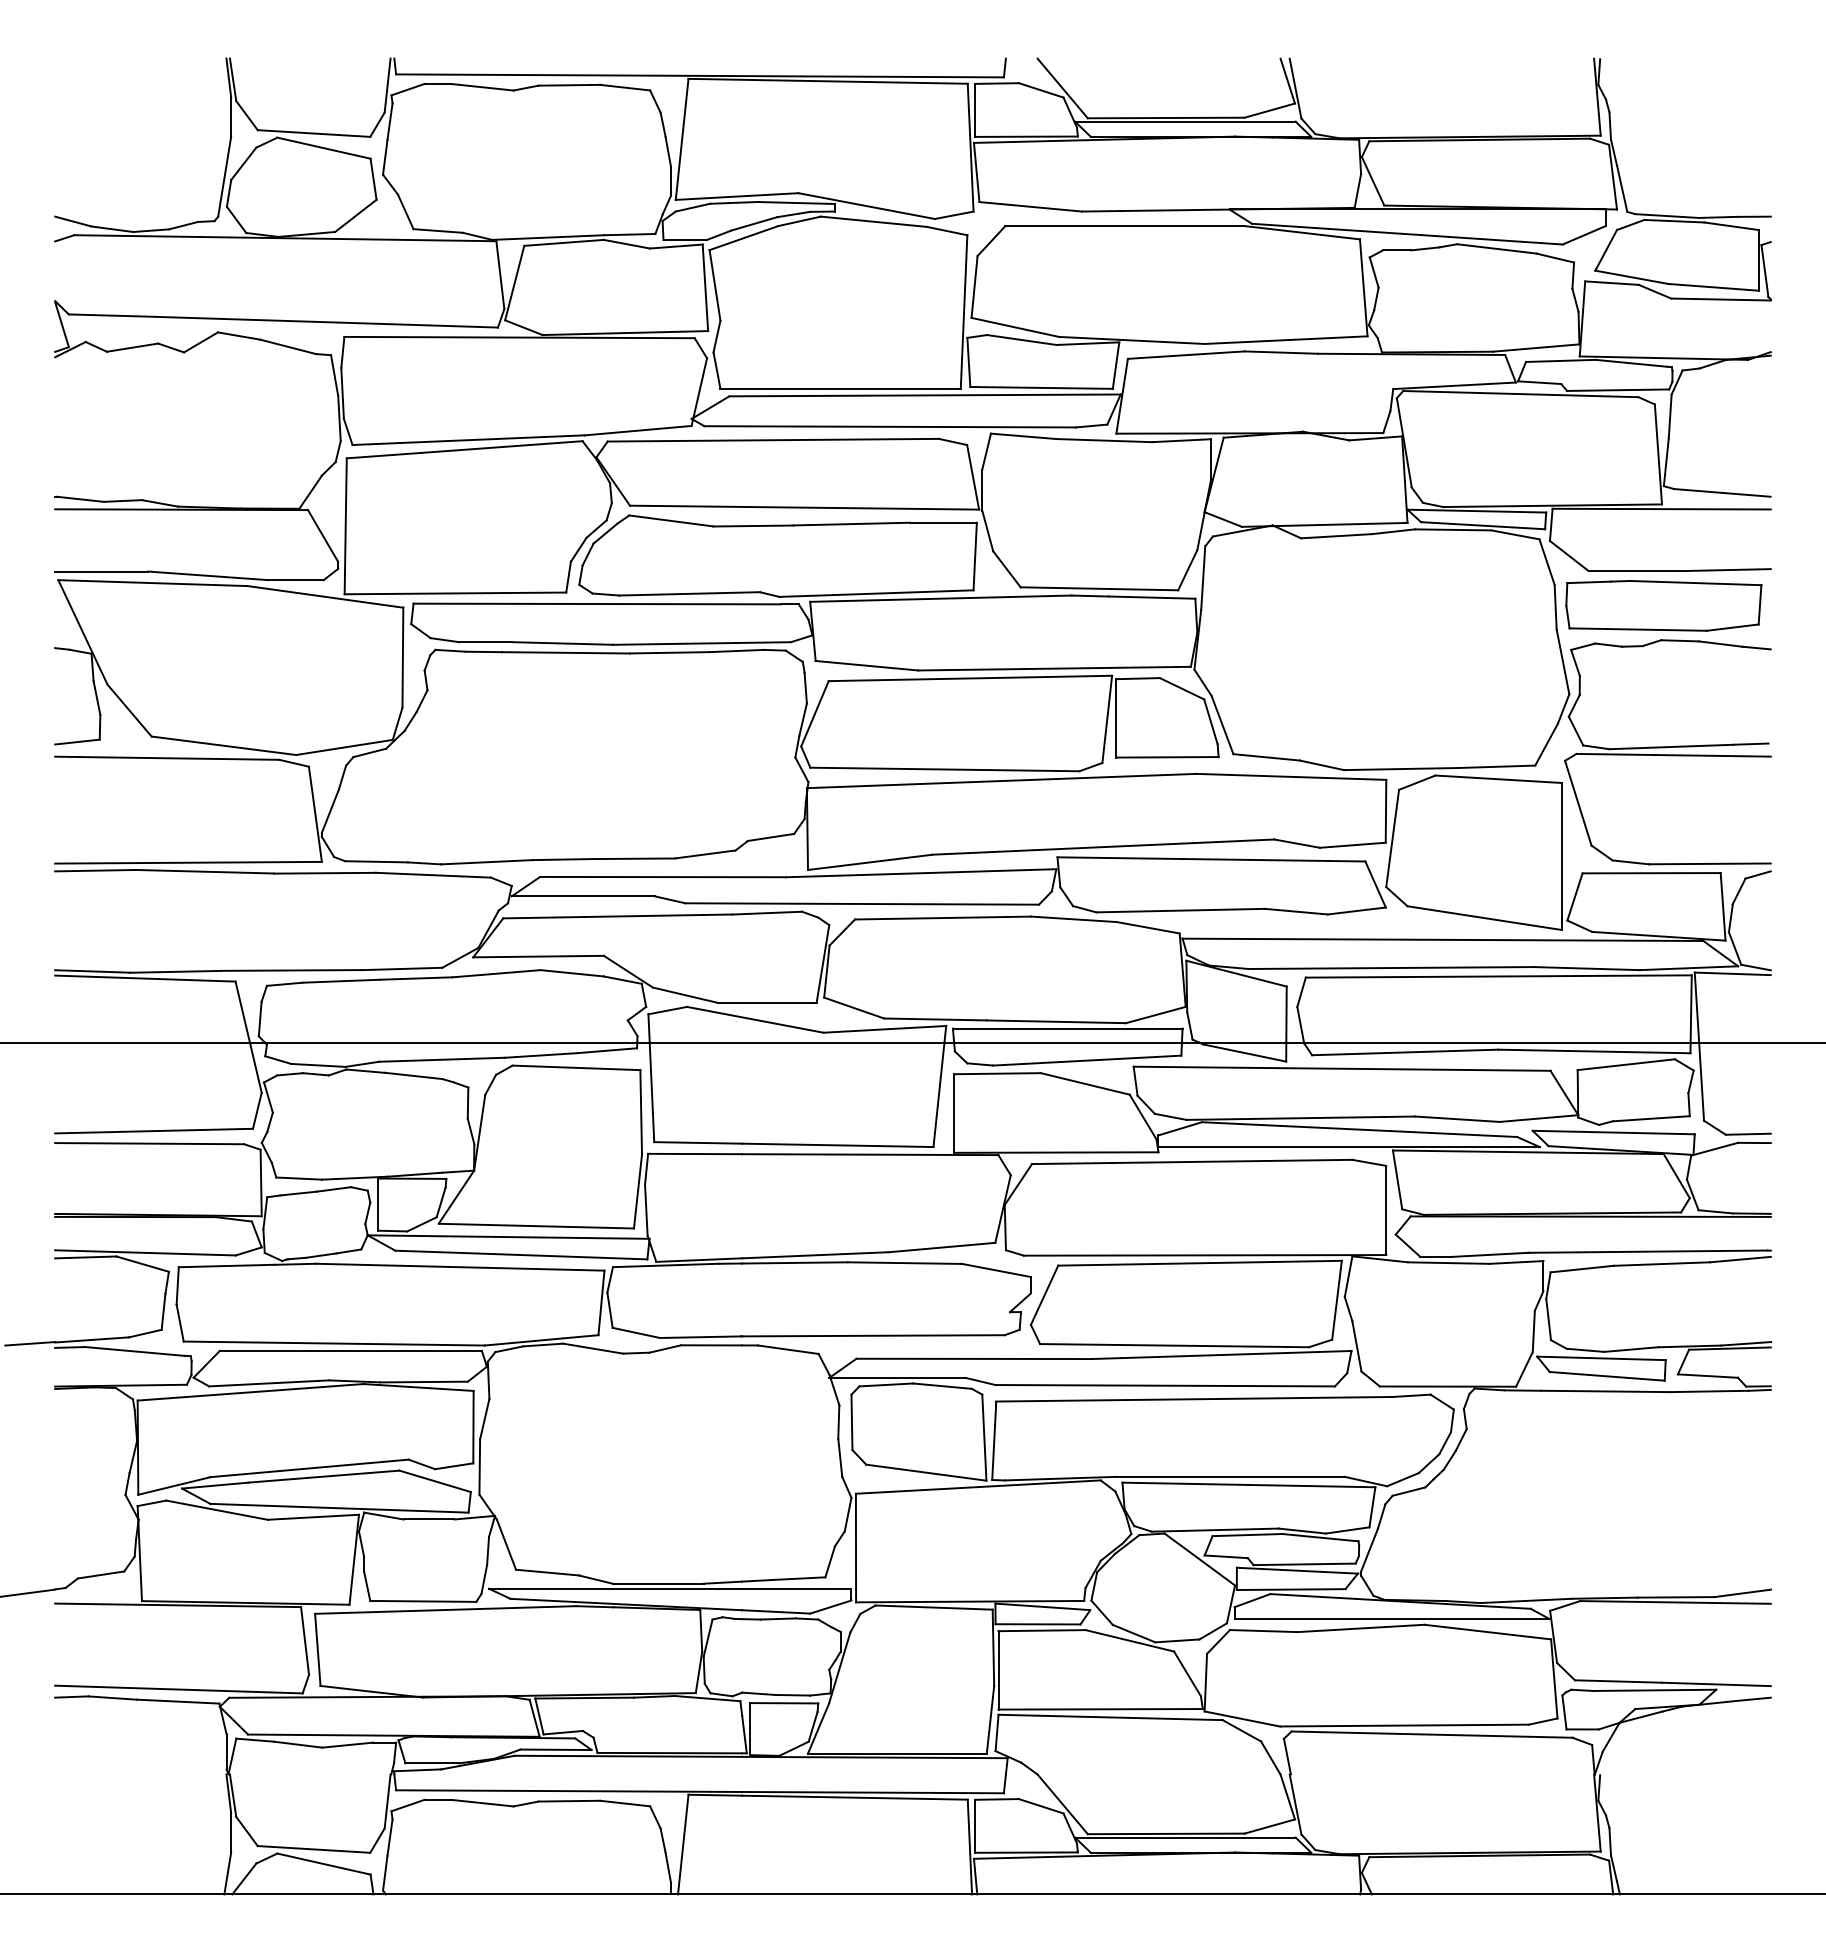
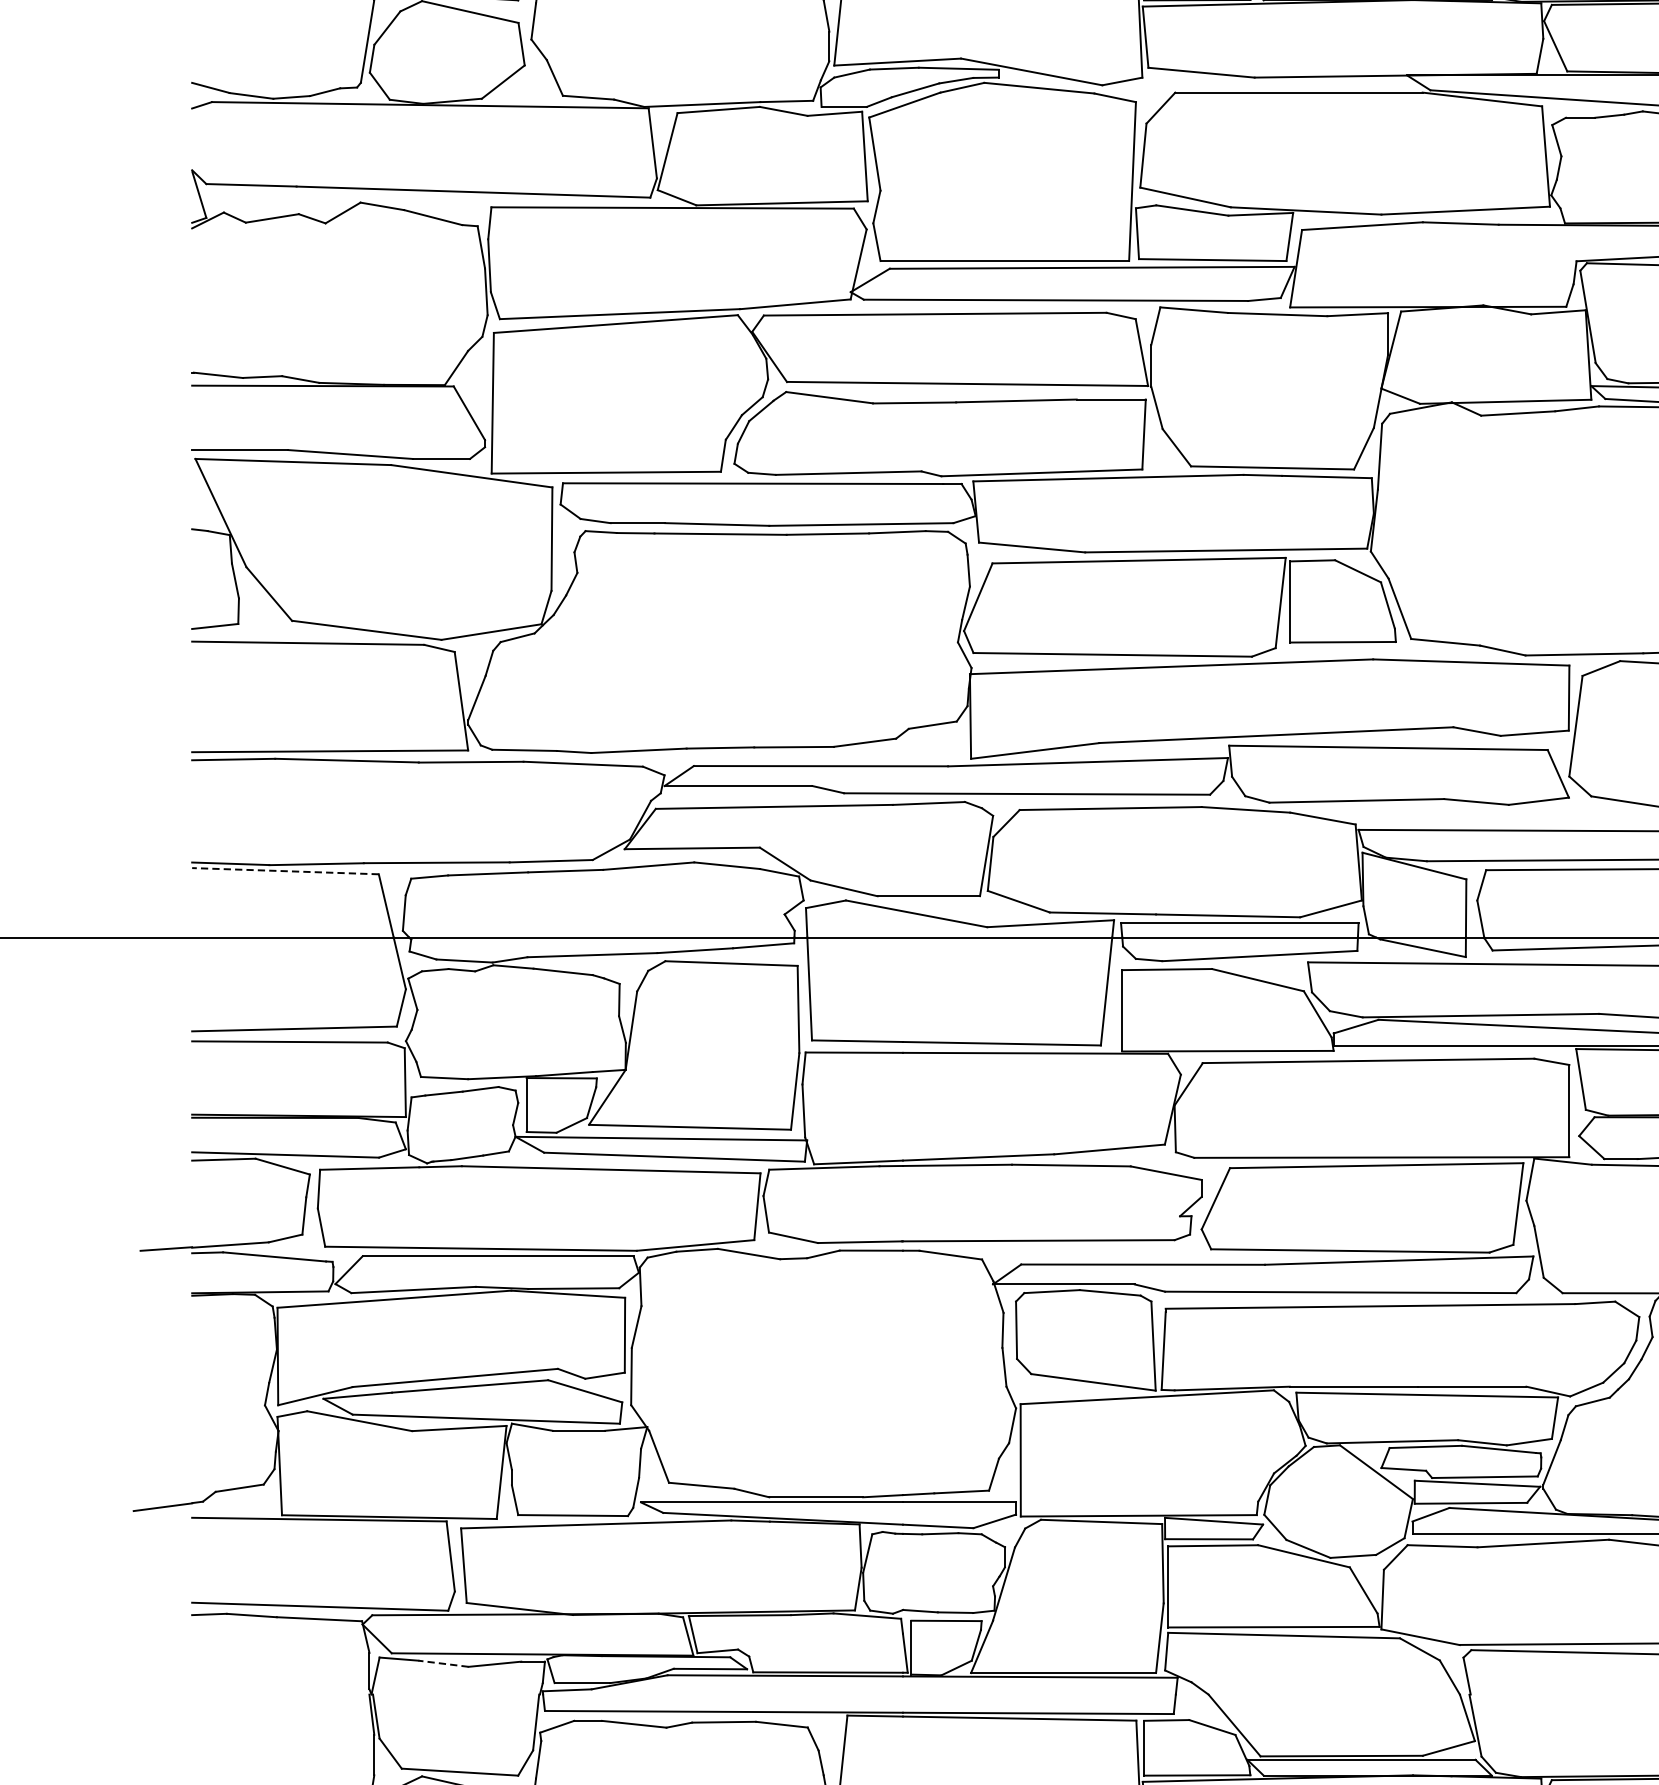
line: (144, 978) -> (284, 871), solid -> dashed
line: (297, 1744) -> (442, 1663), solid -> dashed

